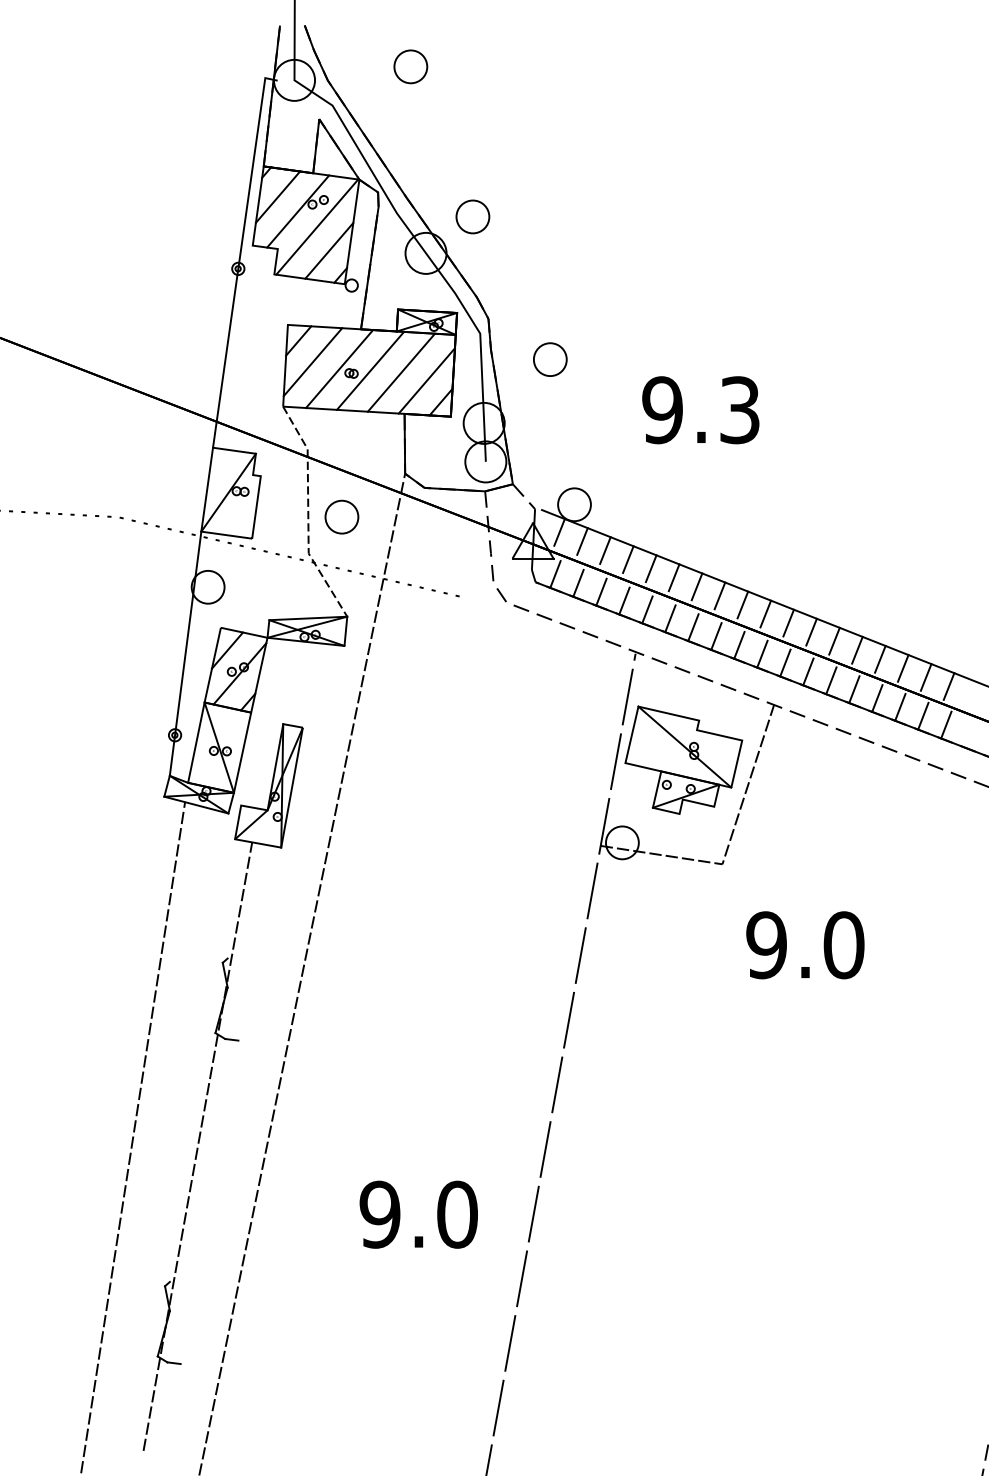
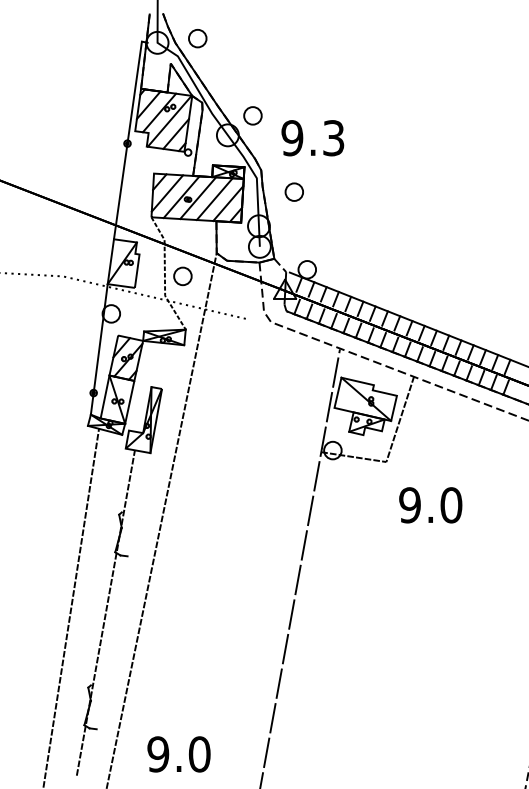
part: (410, 66) -> (197, 38), moved
text: (700, 410) -> (312, 138), moved
text: (417, 1214) -> (178, 754), moved

